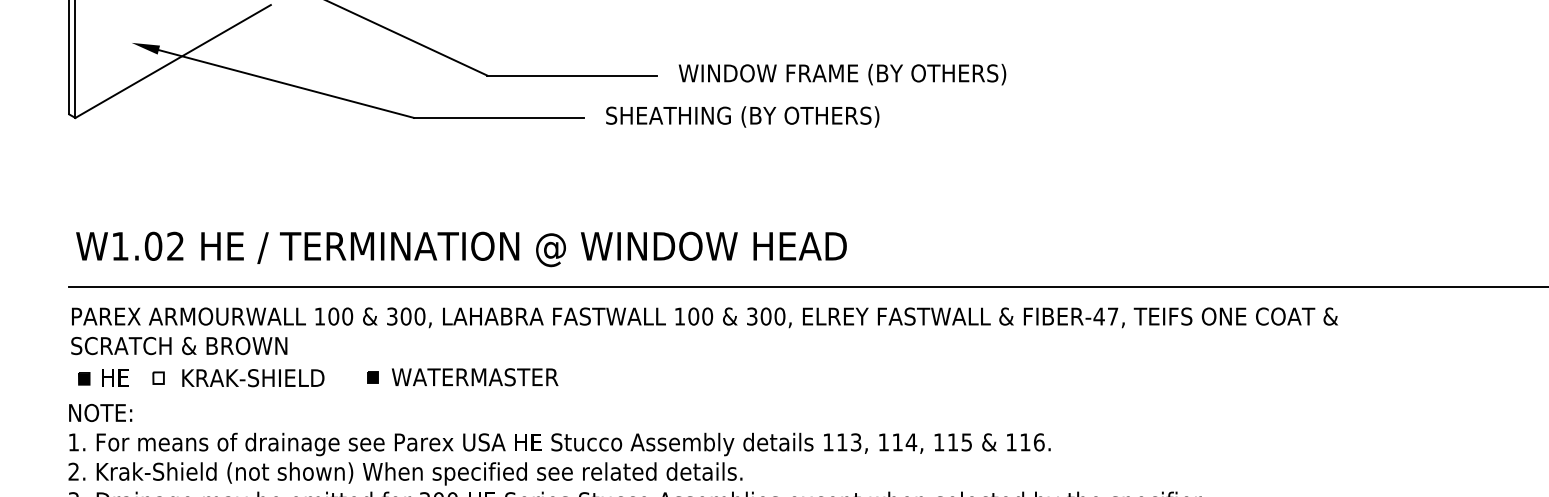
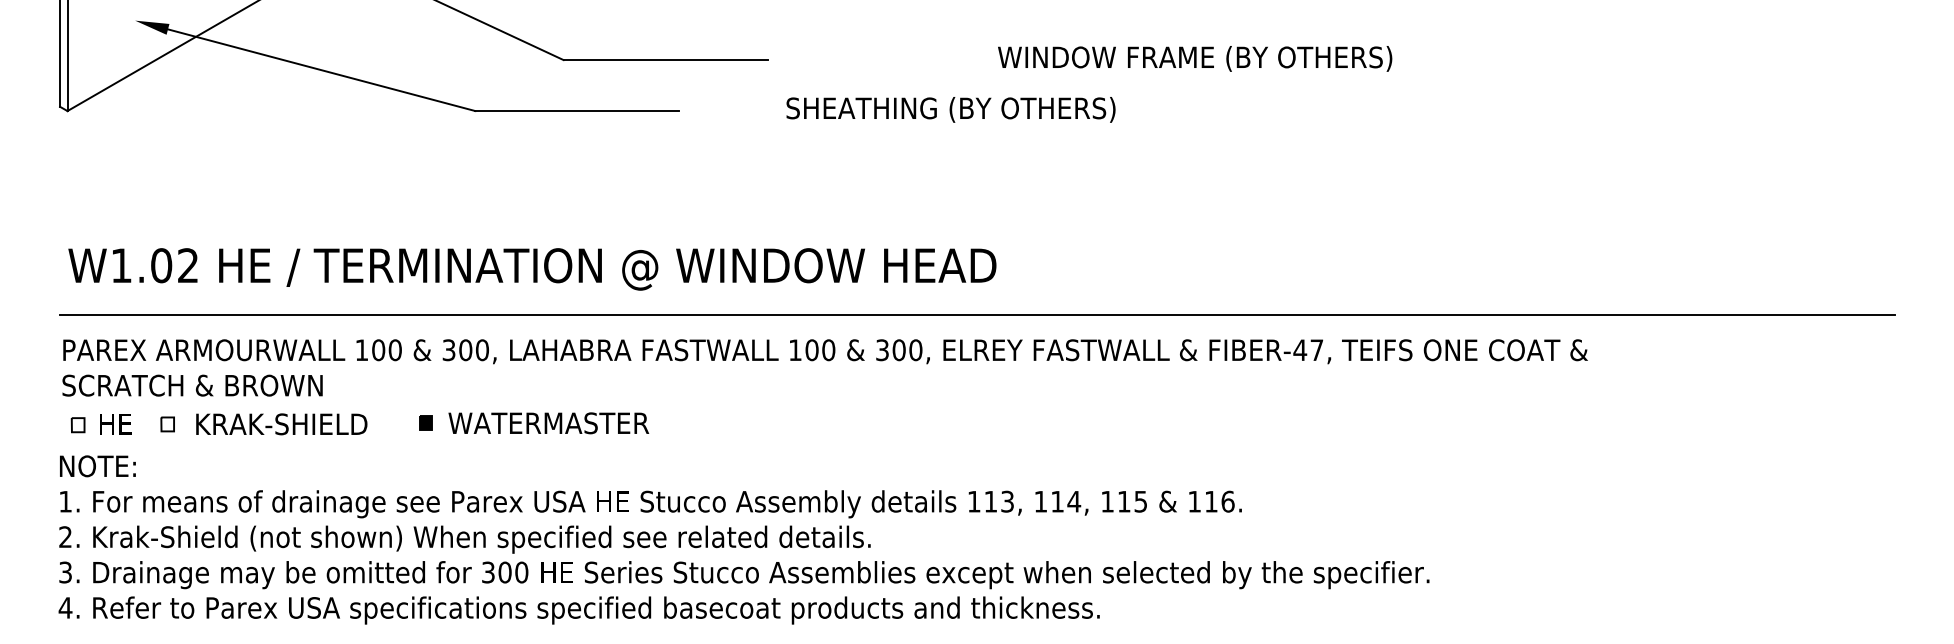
text: (842, 74) -> (1195, 58), moved
text: (742, 116) -> (950, 109), moved
fill: (83, 379) -> (77, 425), removed

